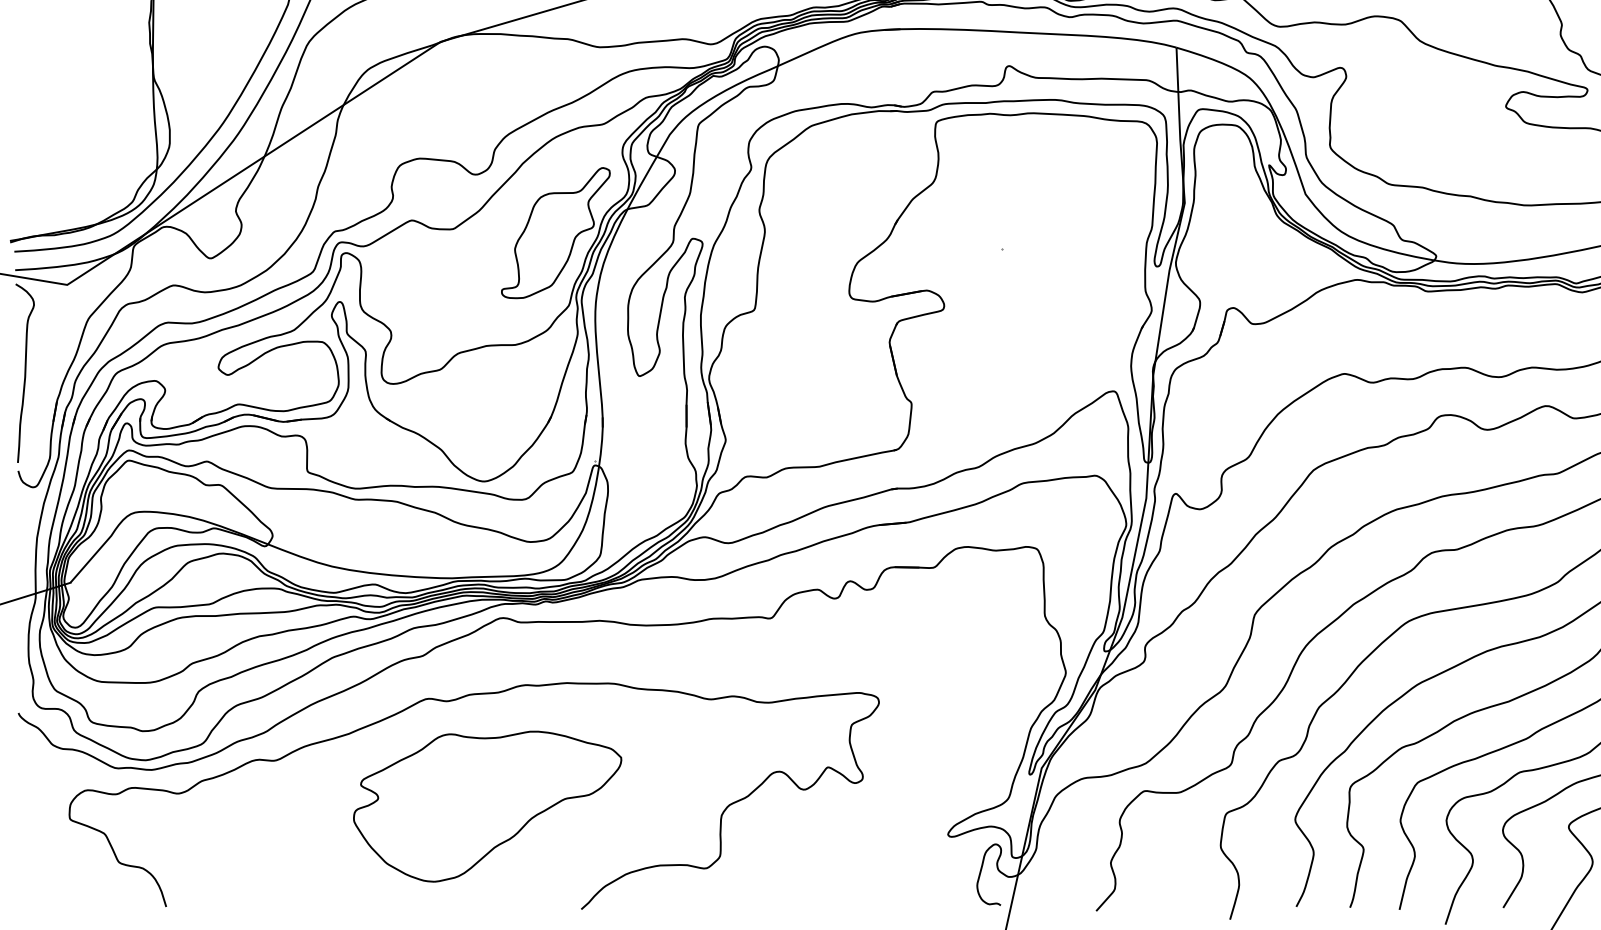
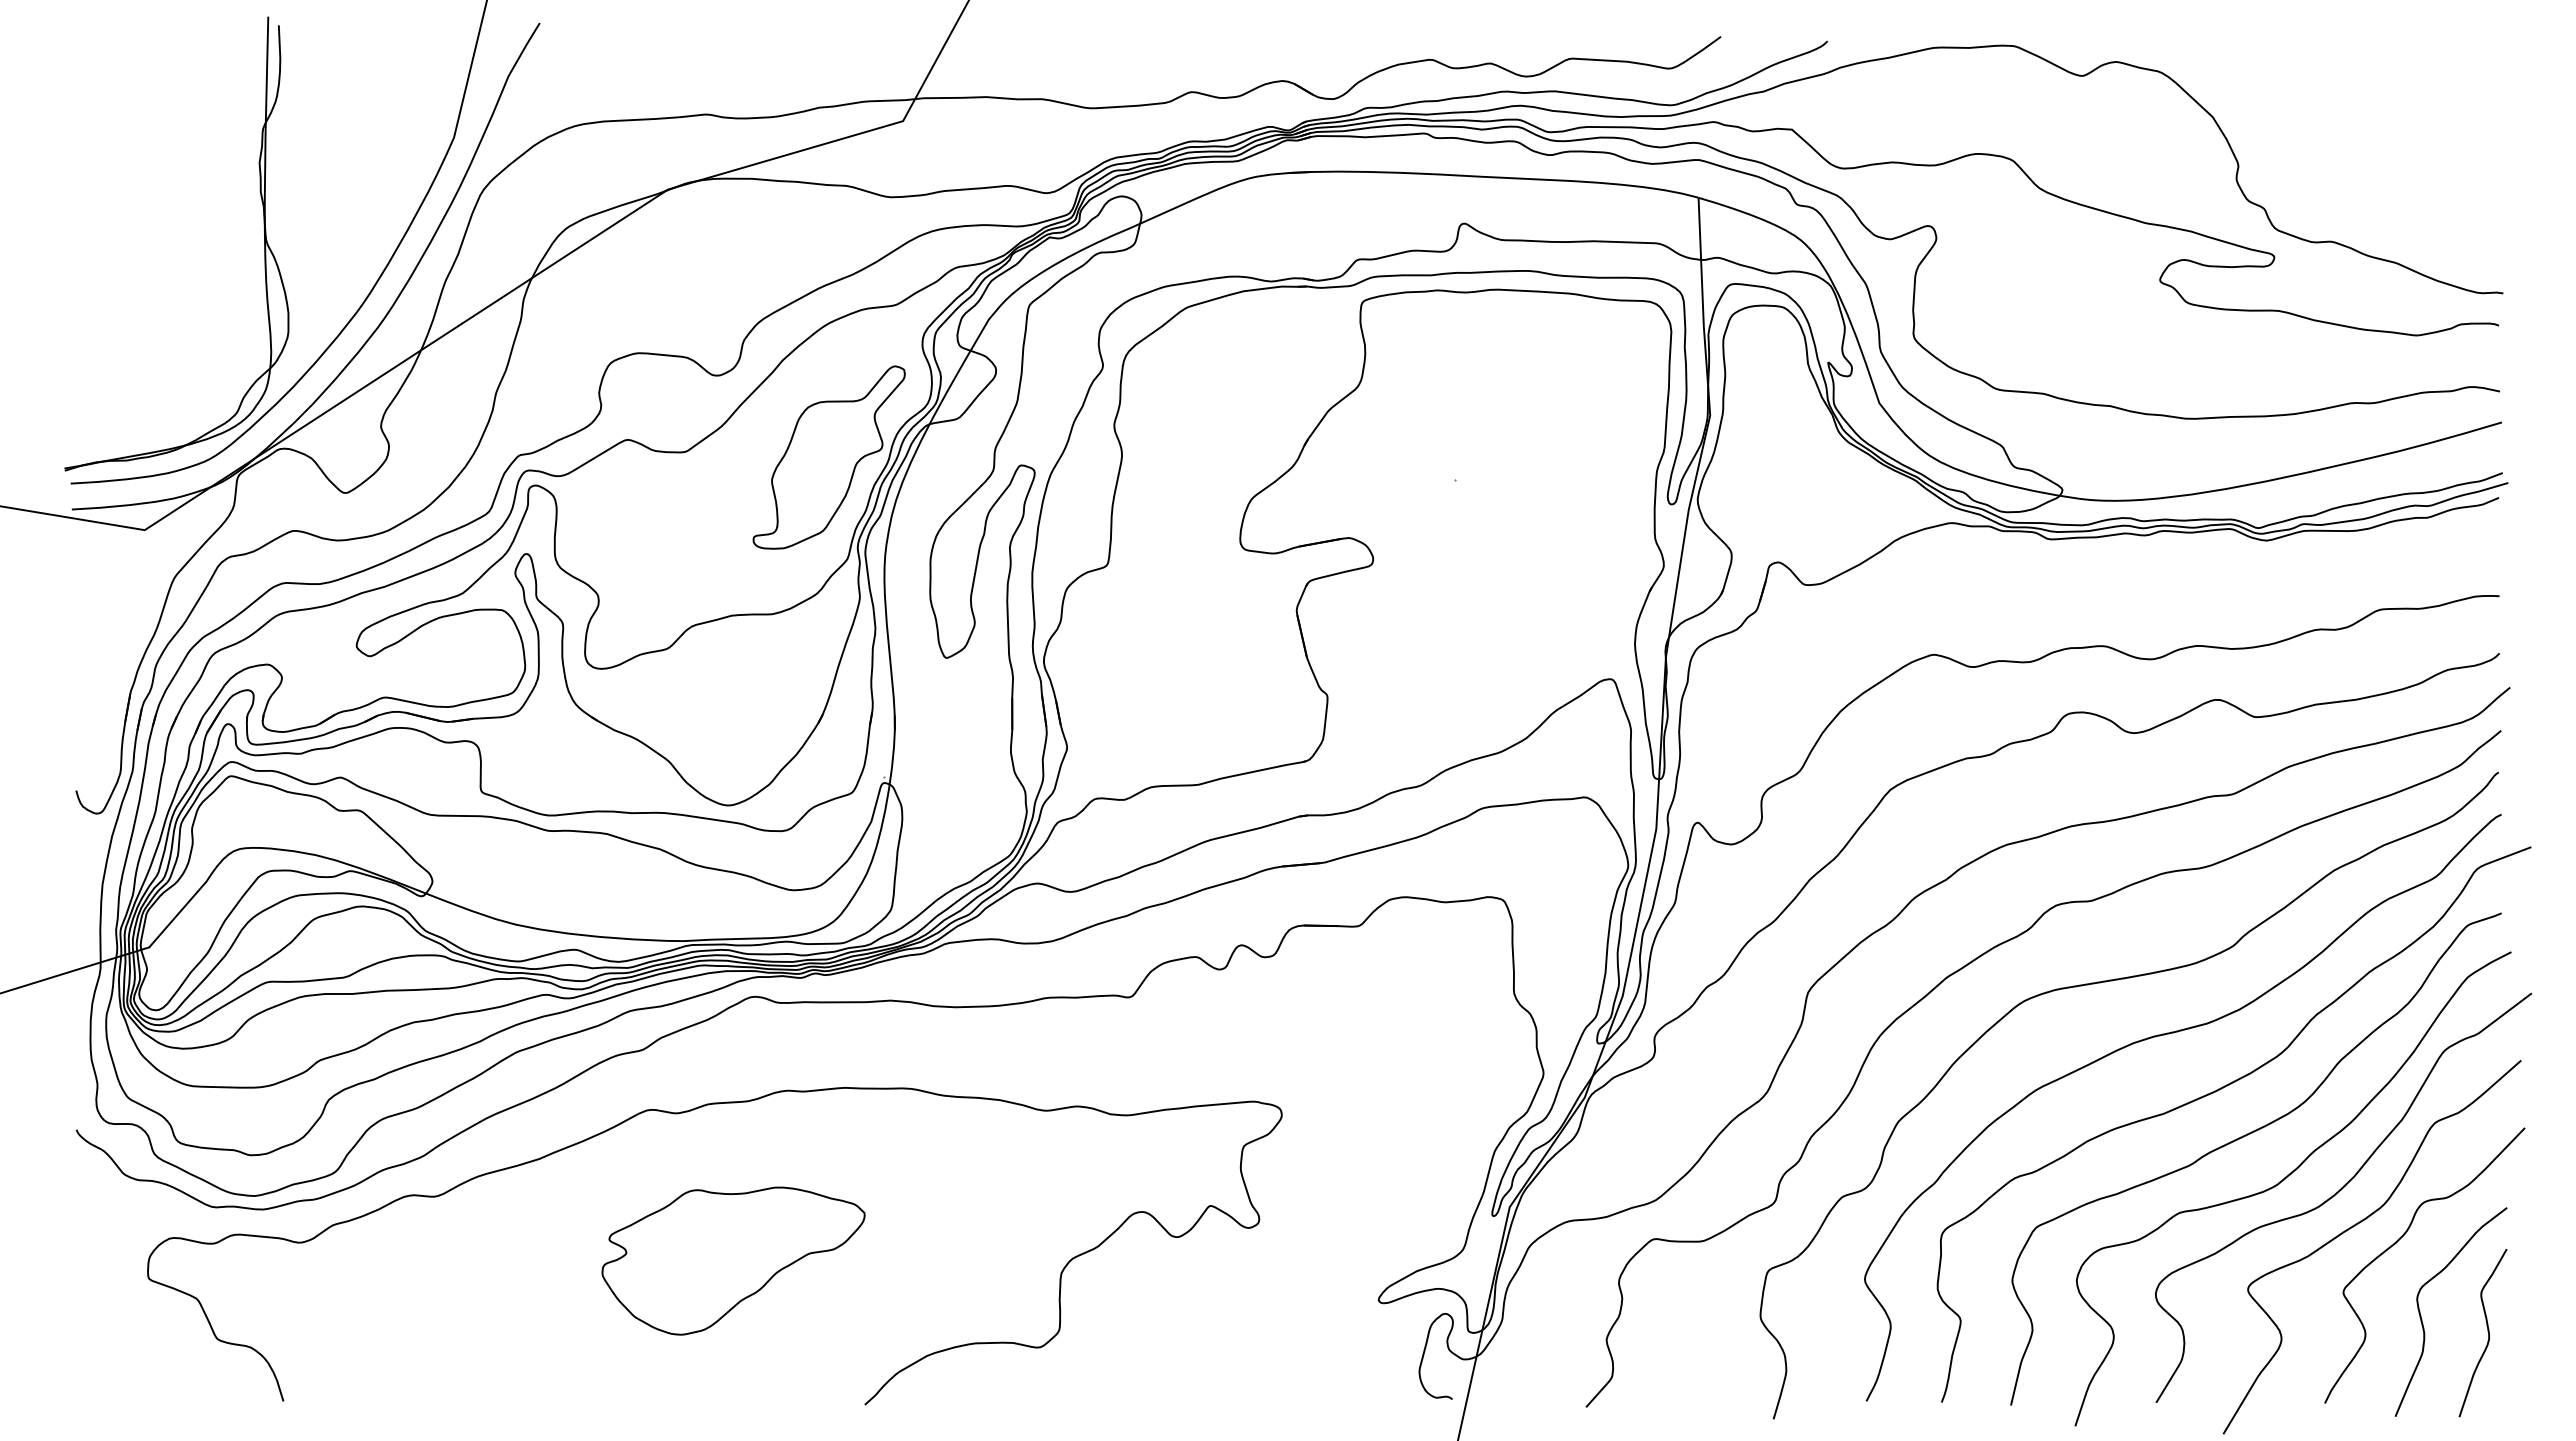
curve: (24, 372) -> (85, 653), removed
part: (487, 807) -> (733, 1261), size x0.7

